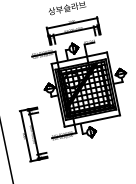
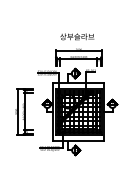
part: (33, 134) -> (24, 111), moved

